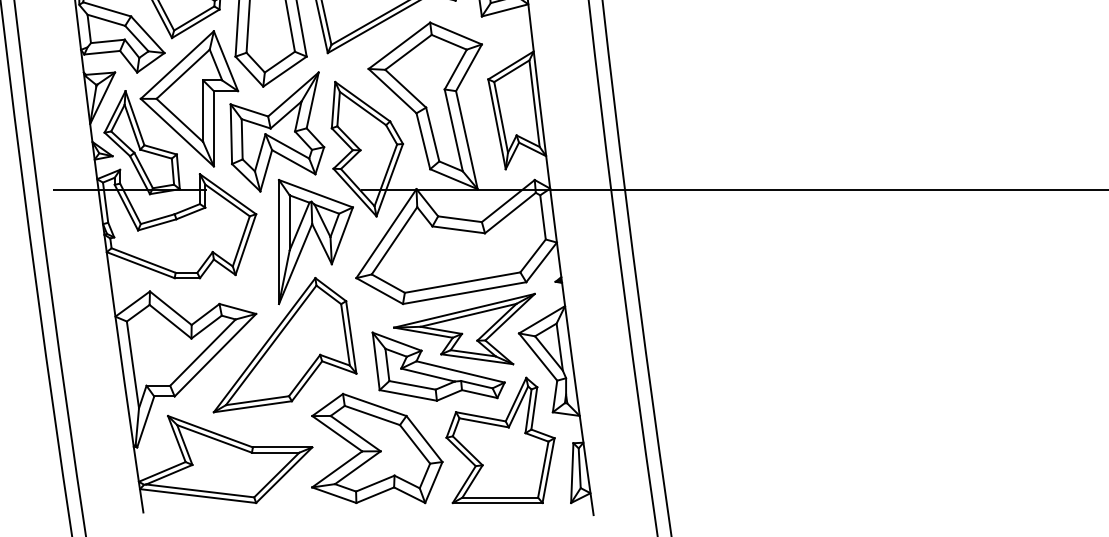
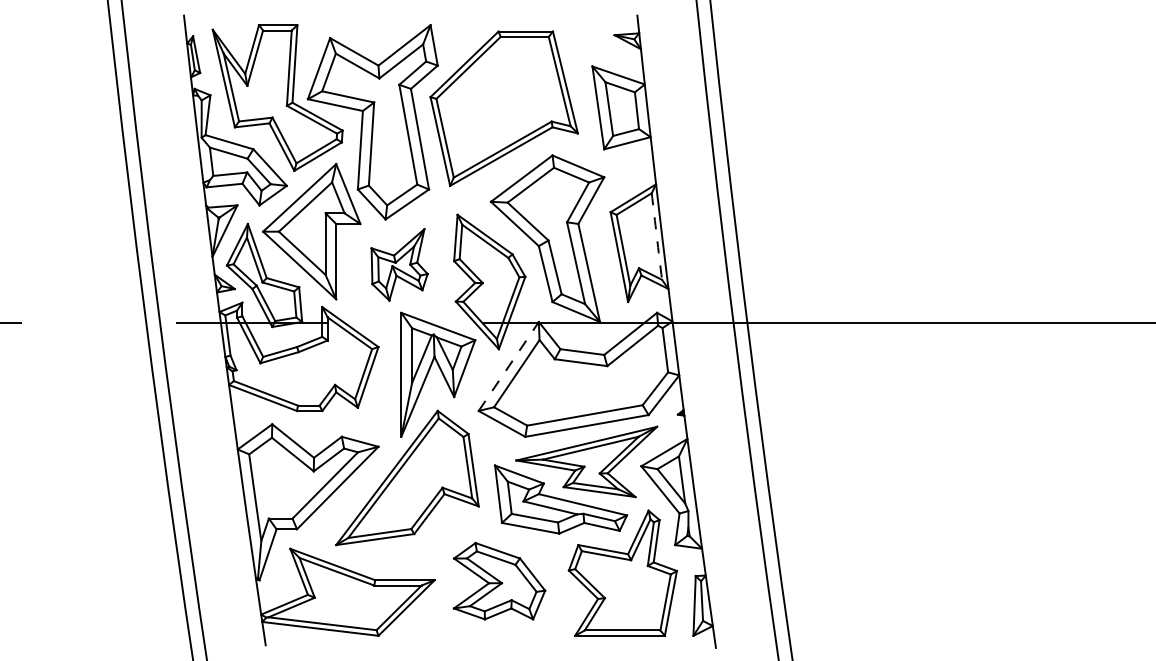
arc: (534, 103) -> (656, 236), solid -> dashed
part: (277, 131) -> (399, 264), size x0.6
line: (386, 233) -> (508, 366), solid -> dashed
part: (377, 447) -> (499, 580), size x0.7

